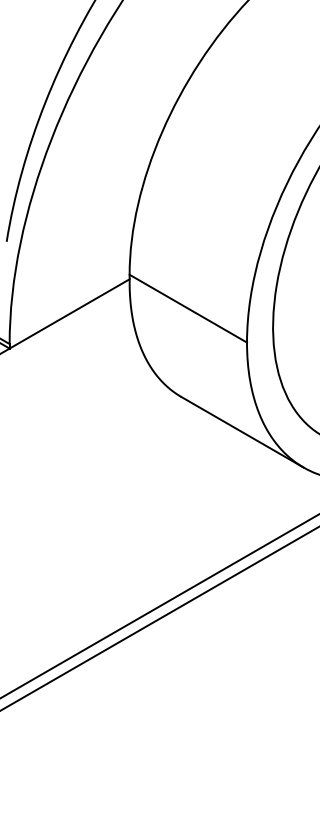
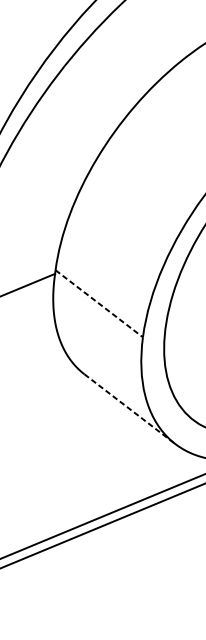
line: (188, 308) -> (99, 303), solid -> dashed
line: (242, 432) -> (129, 409), solid -> dashed

